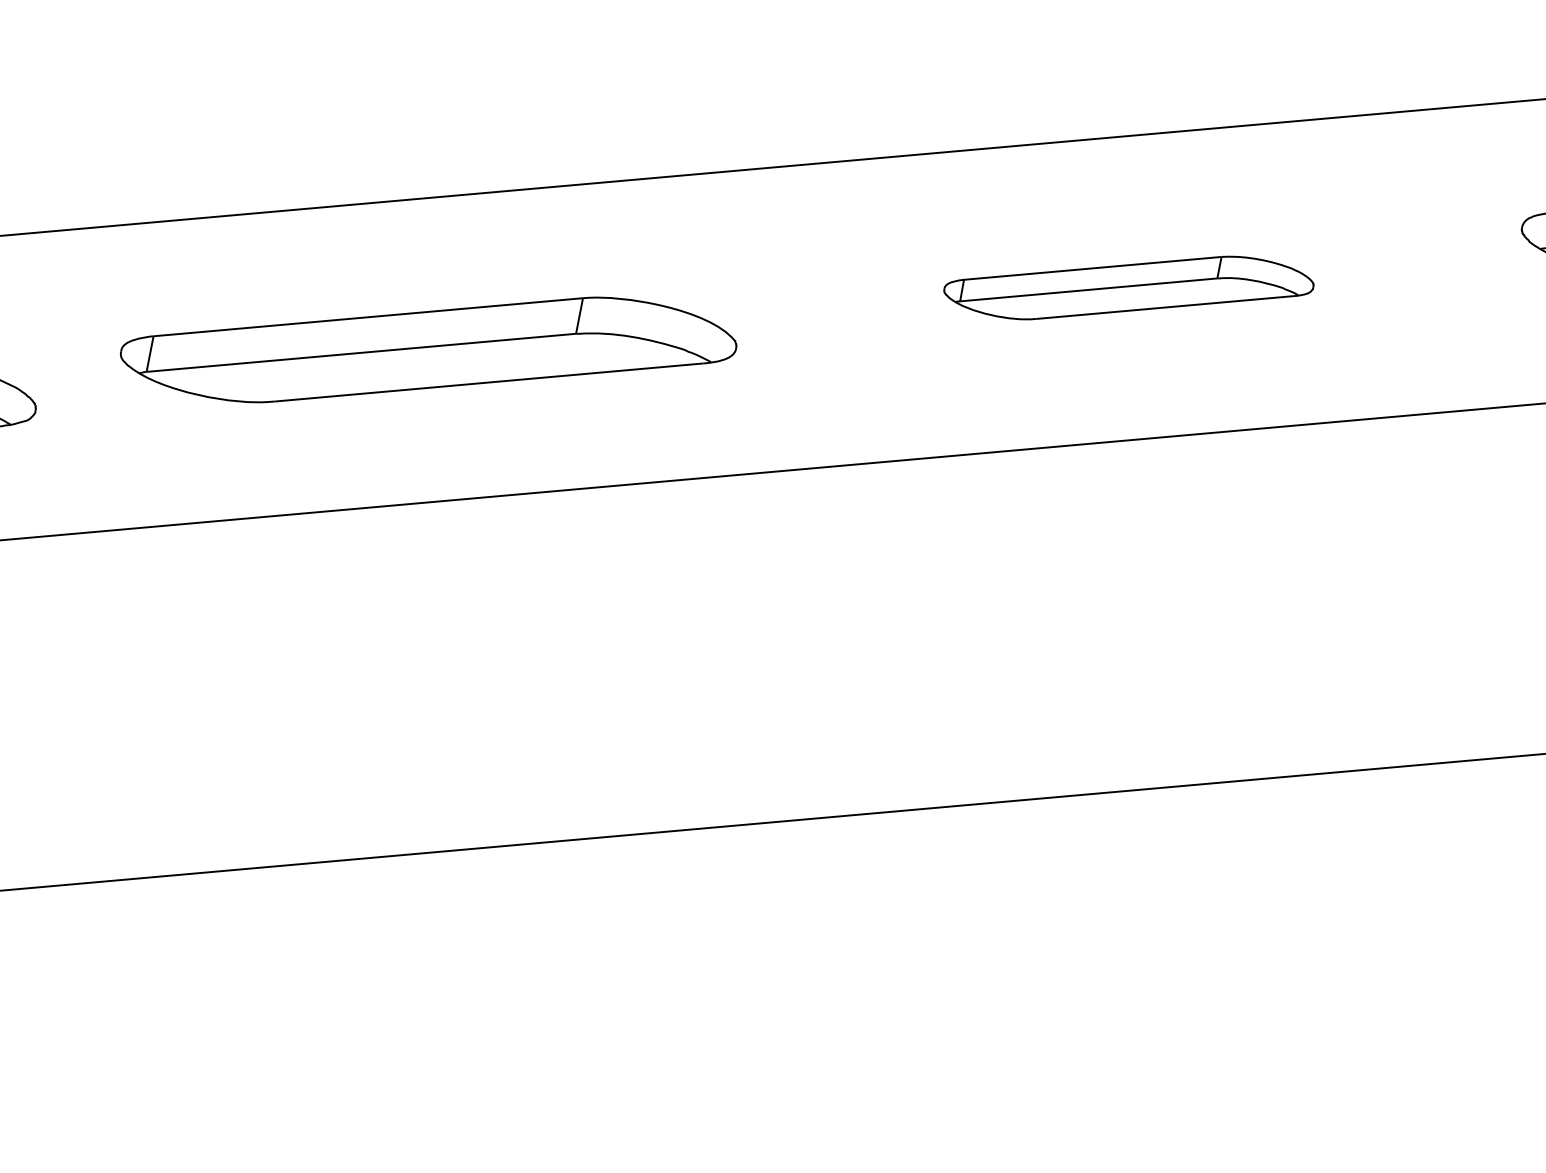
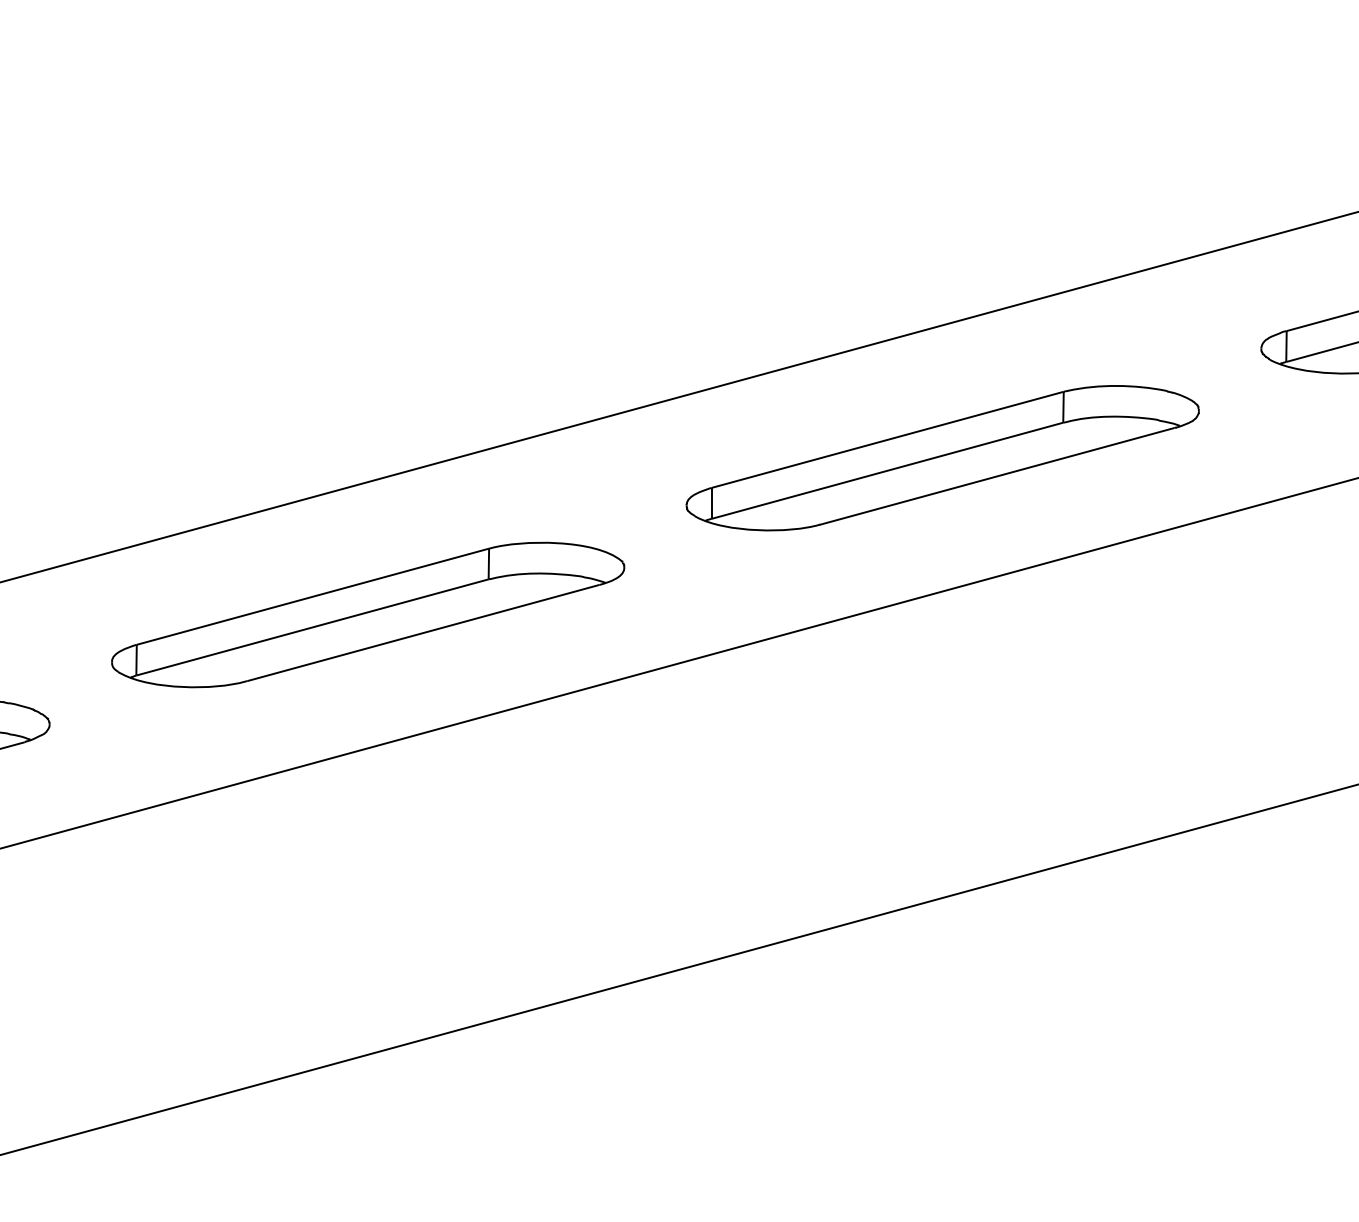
part: (1128, 288) -> (942, 458), size x1.67

